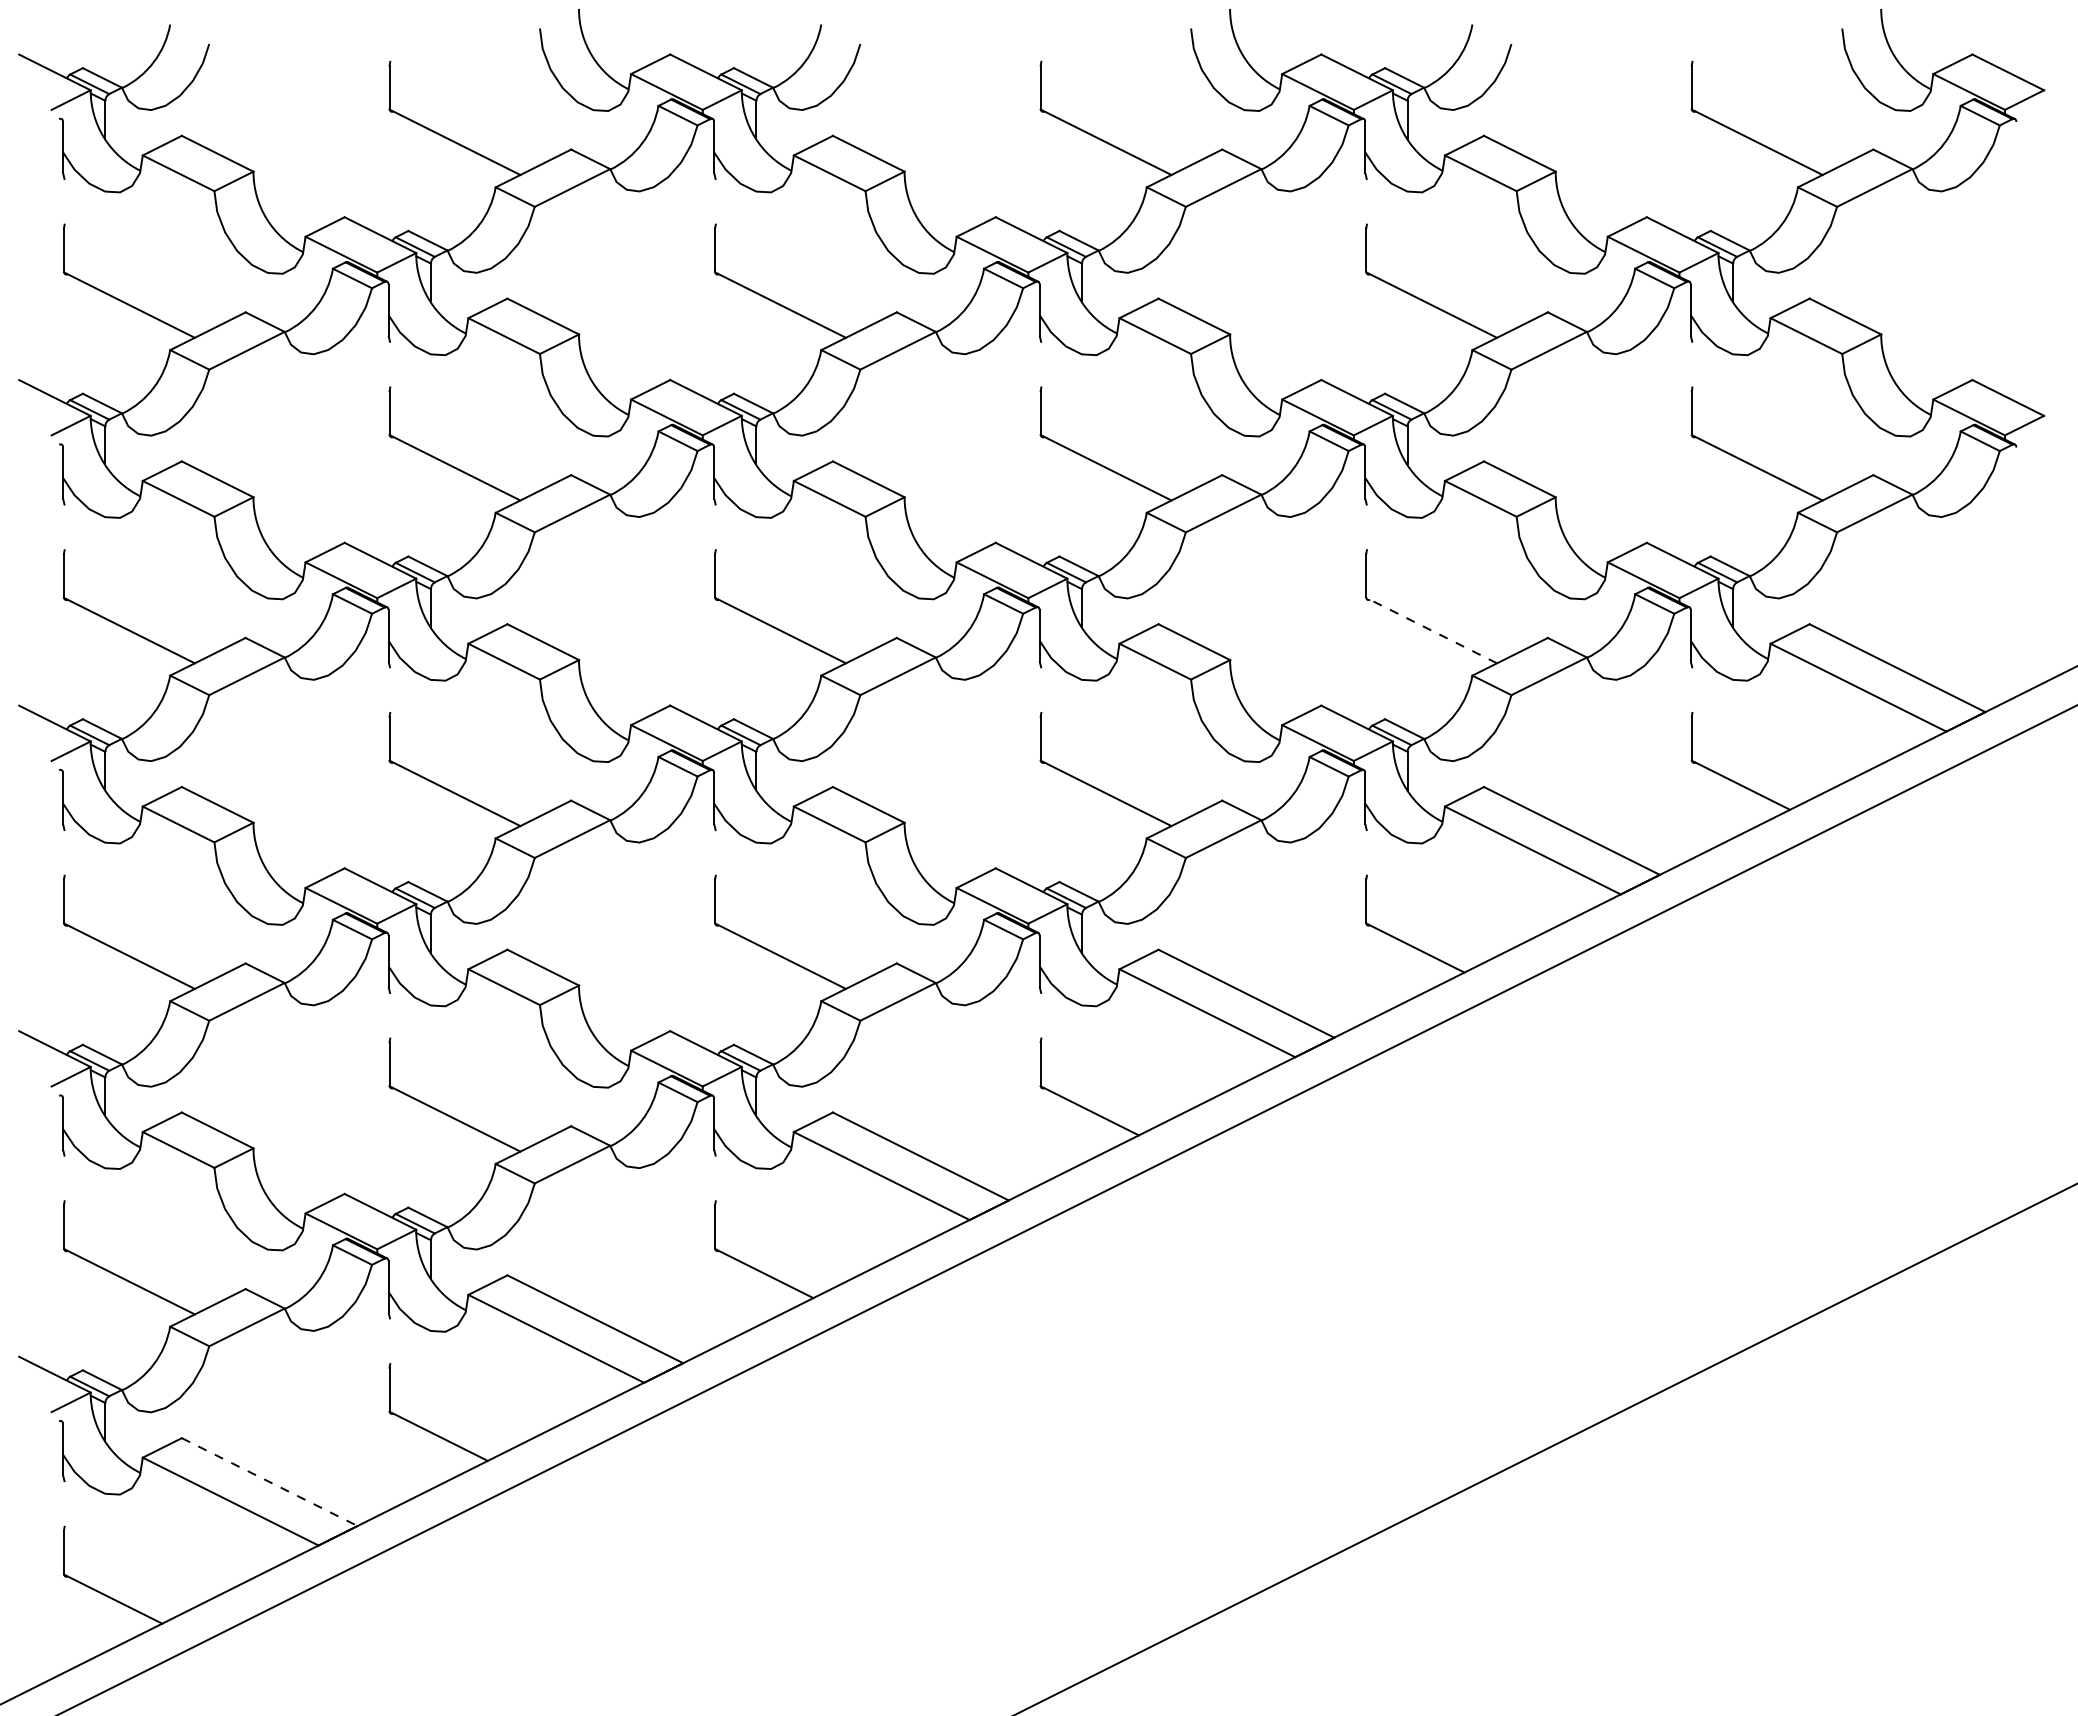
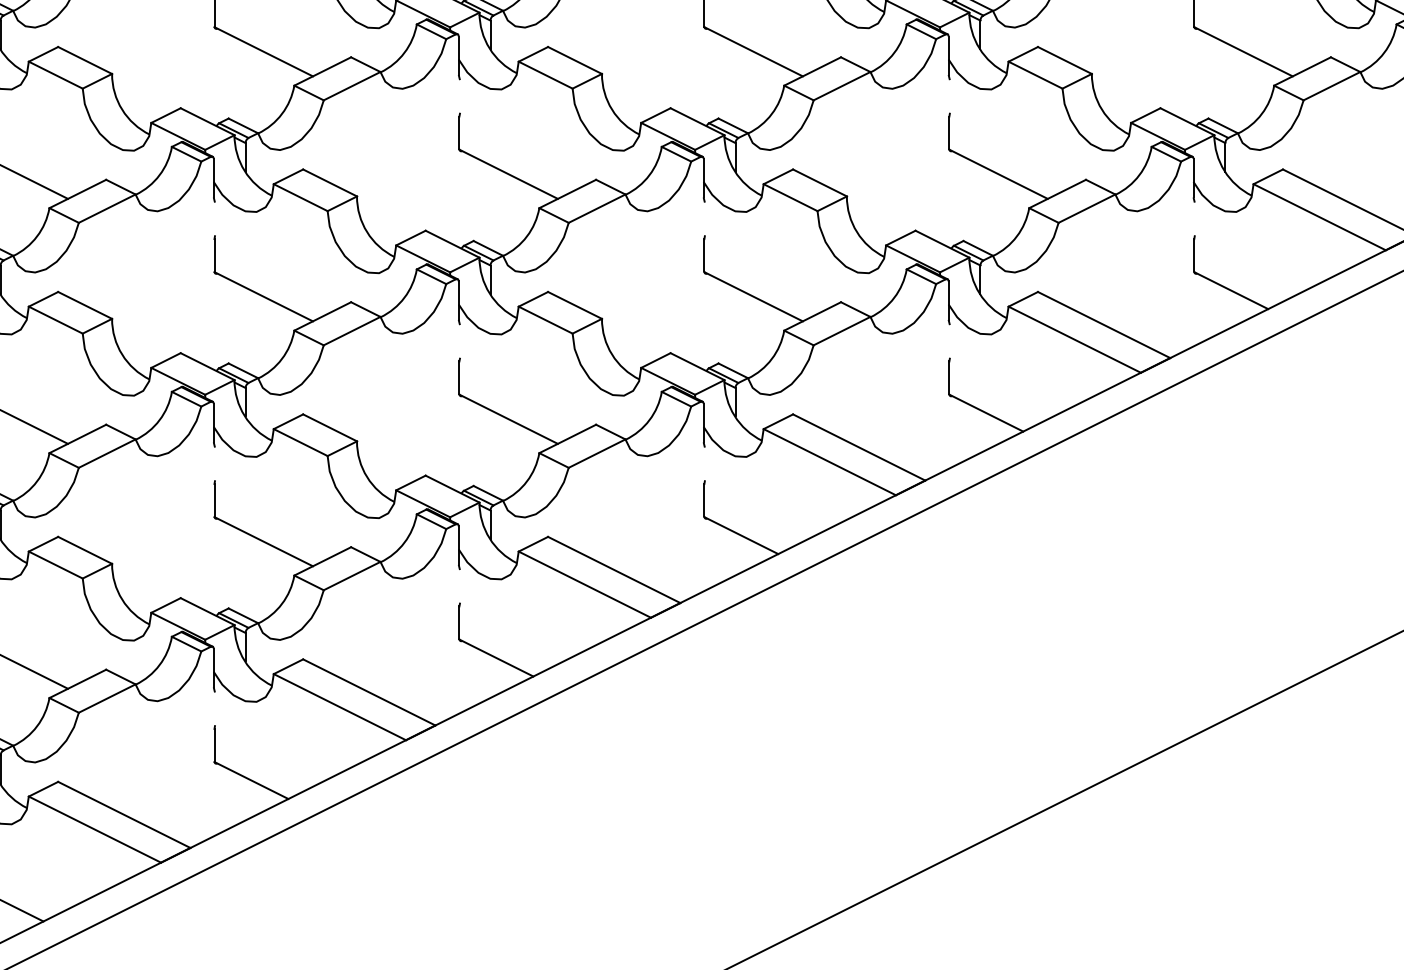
line: (1431, 630) -> (998, 174), dashed -> solid
line: (270, 1482) -> (124, 815), dashed -> solid

